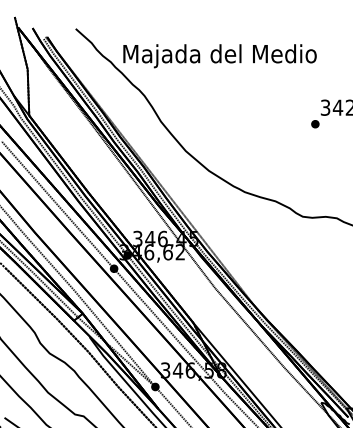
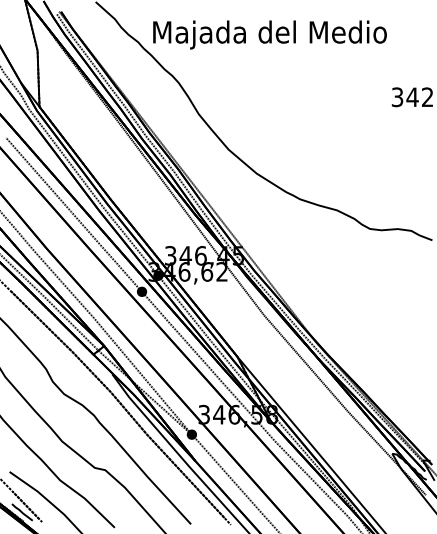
part: (315, 124) -> (385, 117), removed

